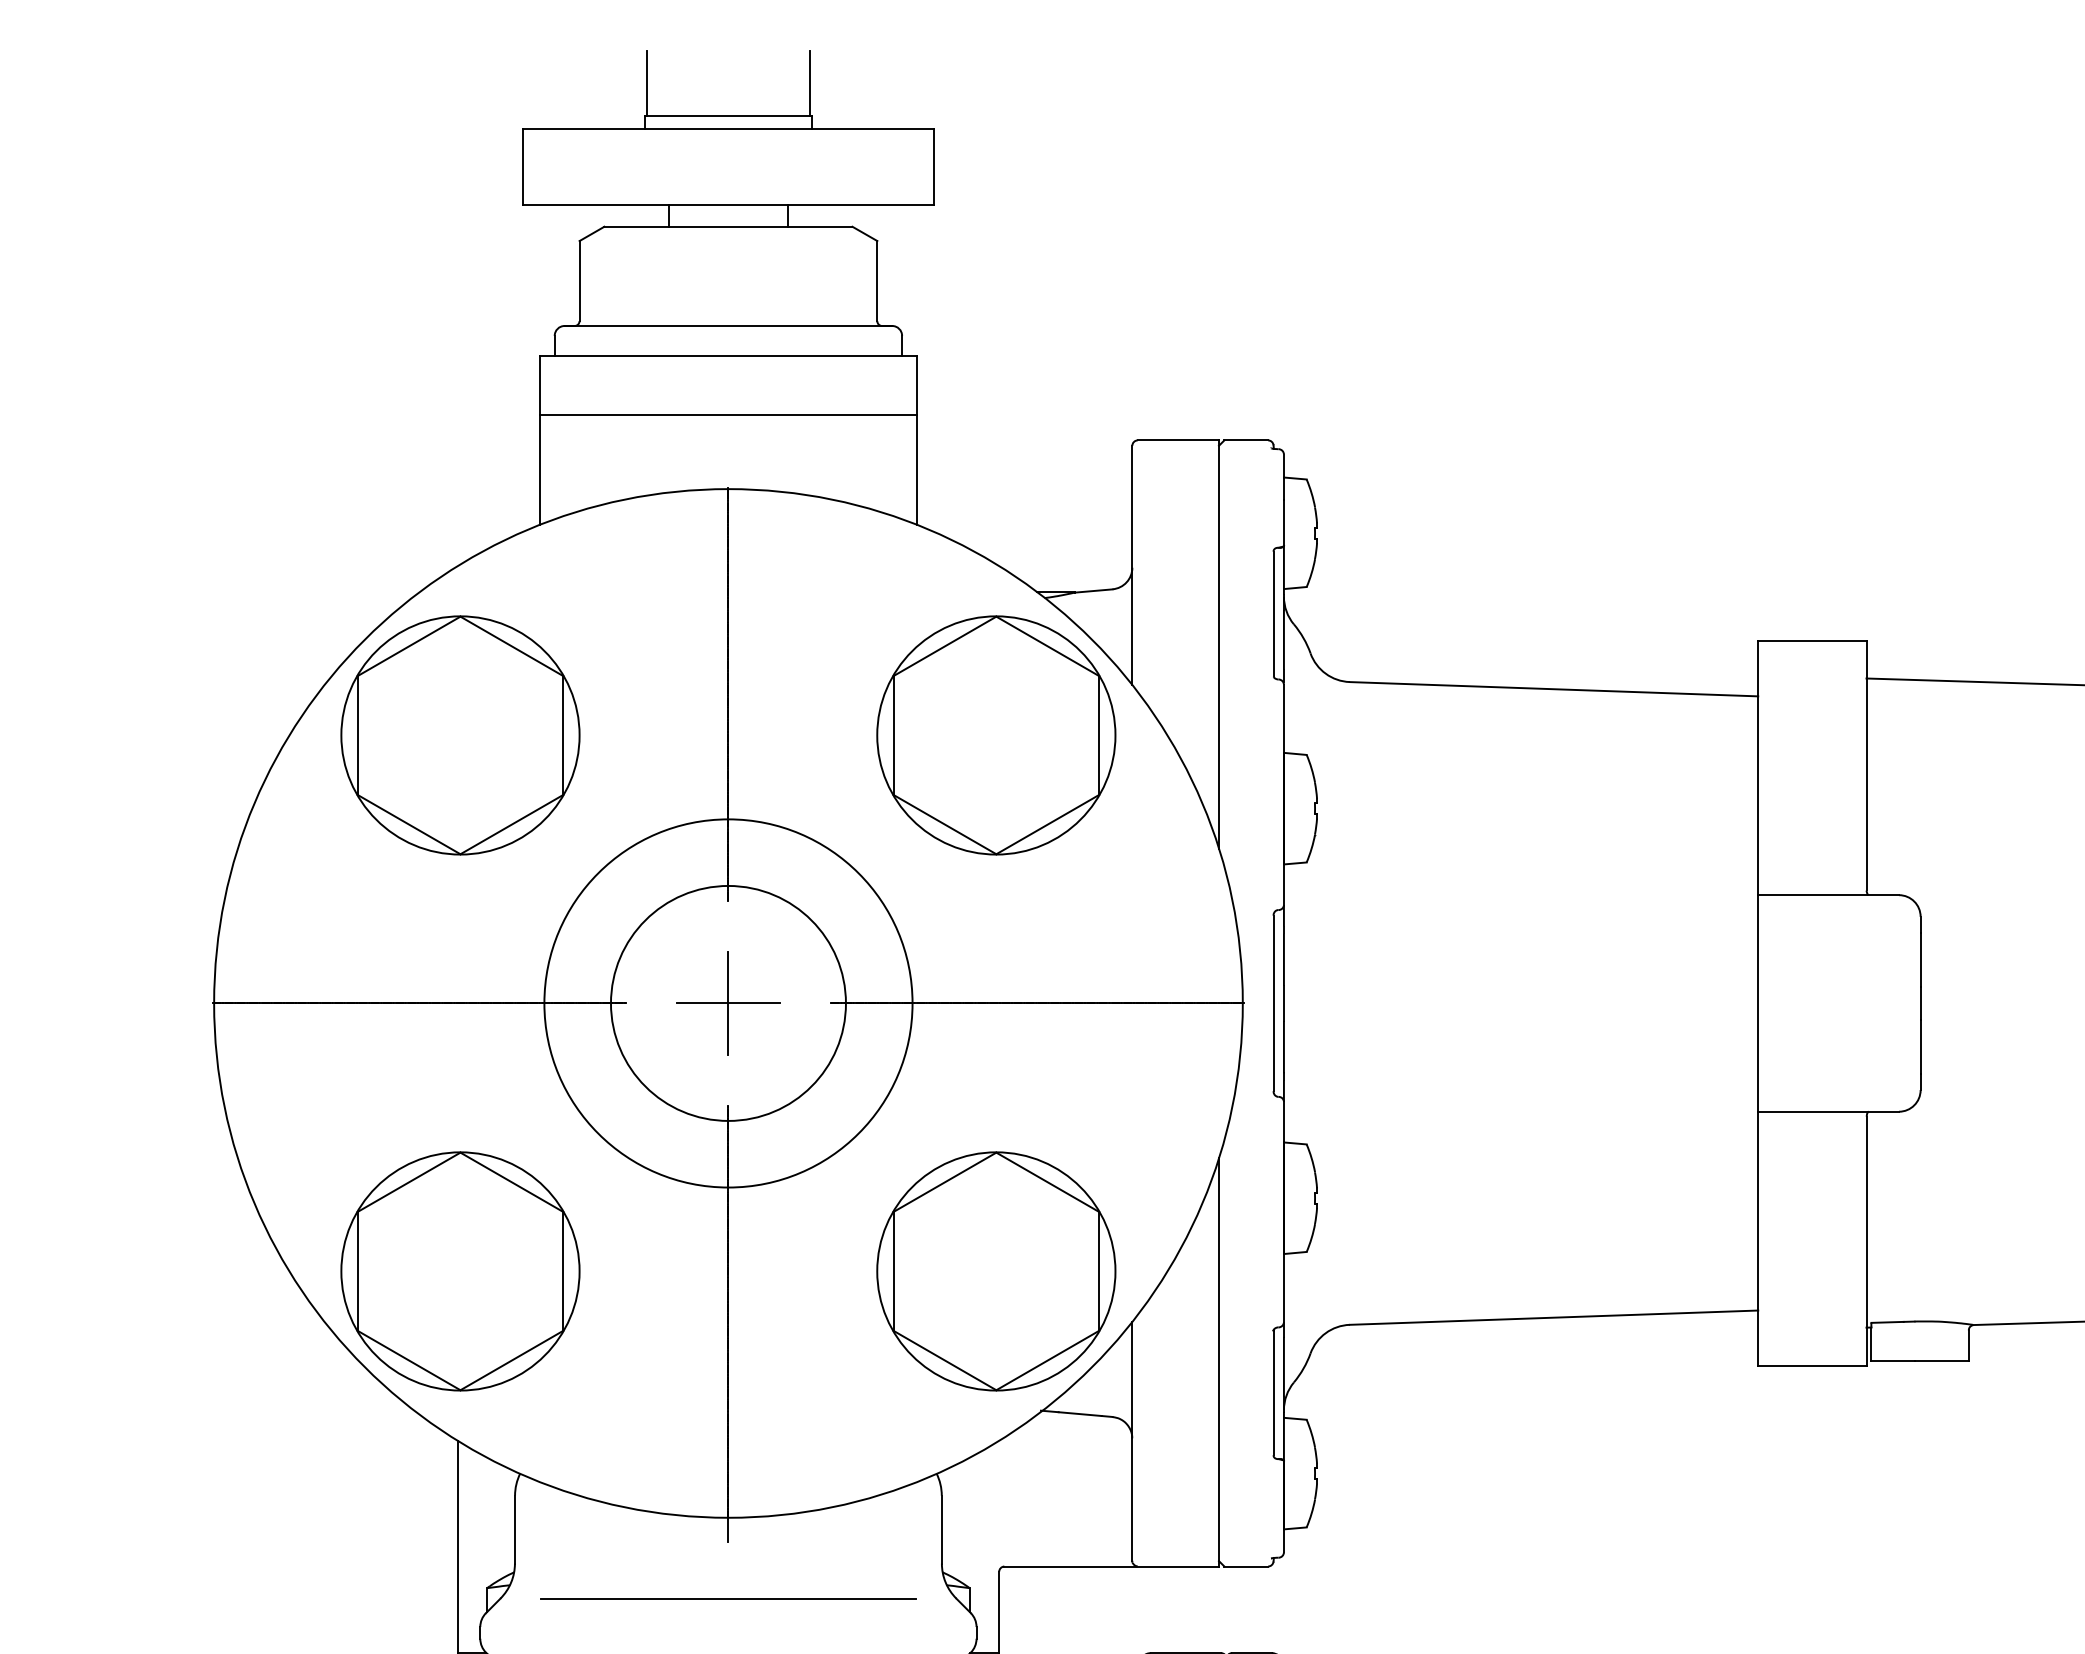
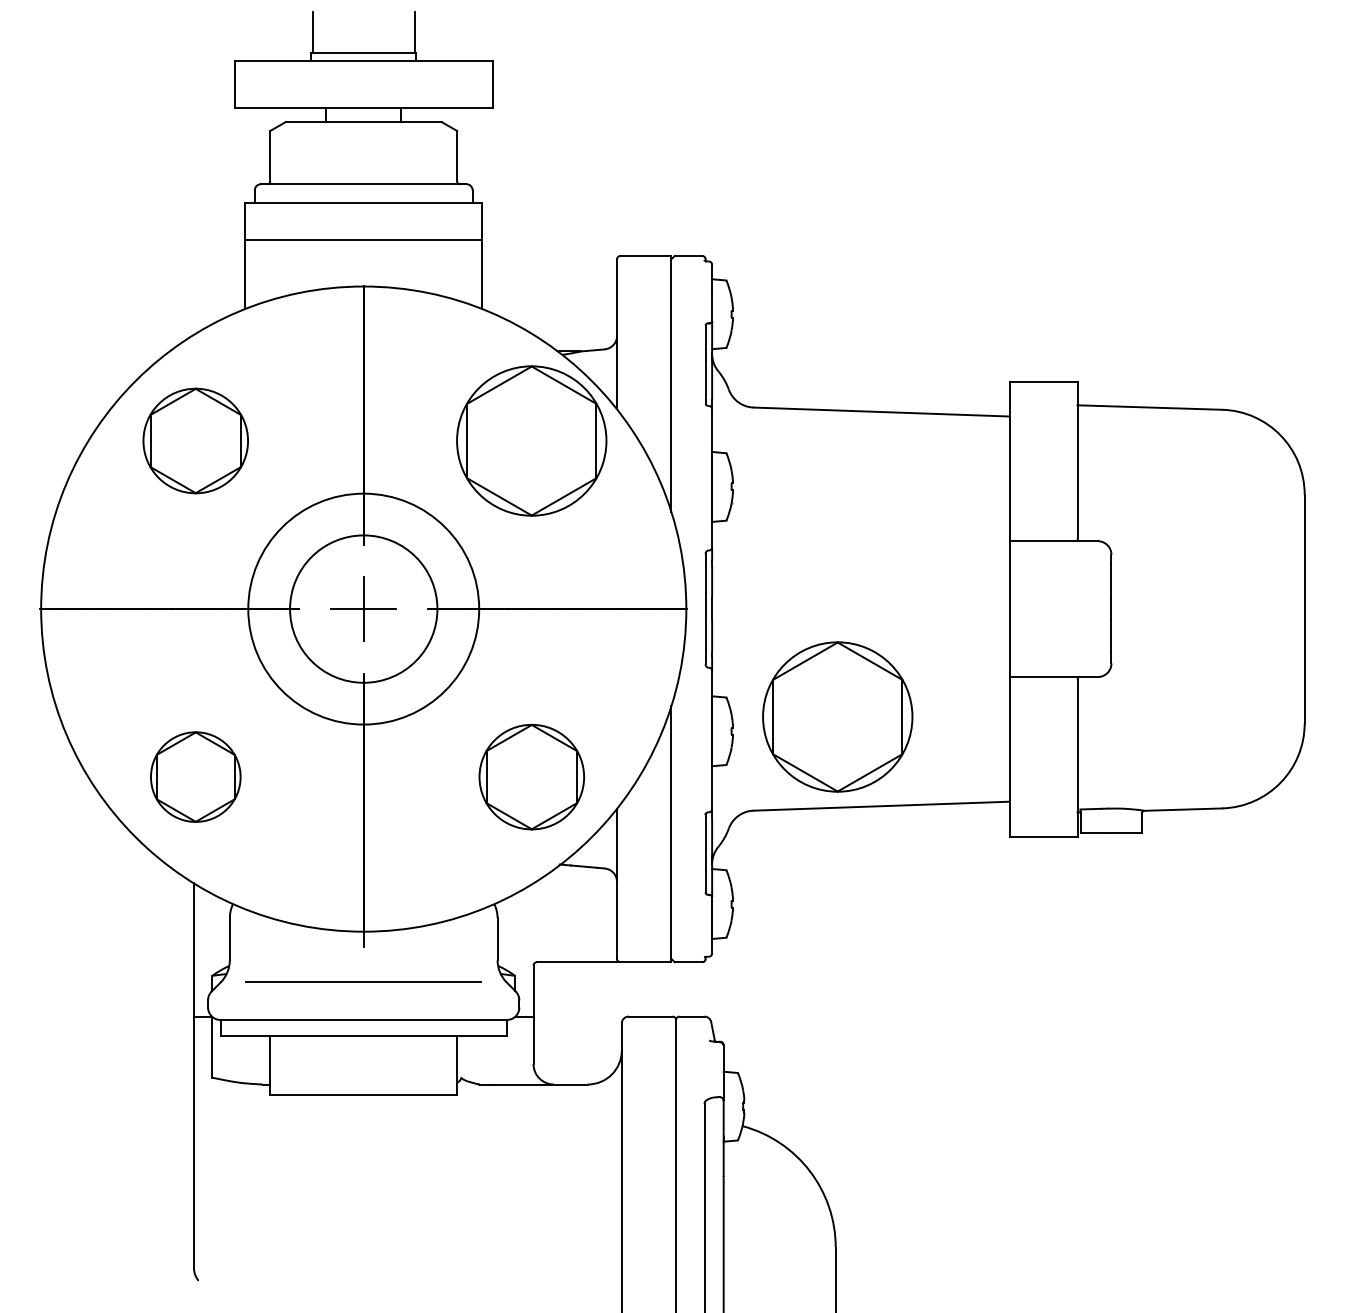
part: (460, 734) -> (195, 440), size x0.7
part: (1483, 1174) -> (837, 716), added
part: (460, 1270) -> (195, 776), size x0.6
part: (995, 1270) -> (531, 776), size x0.7

